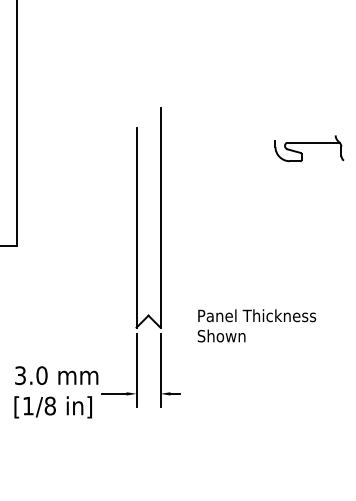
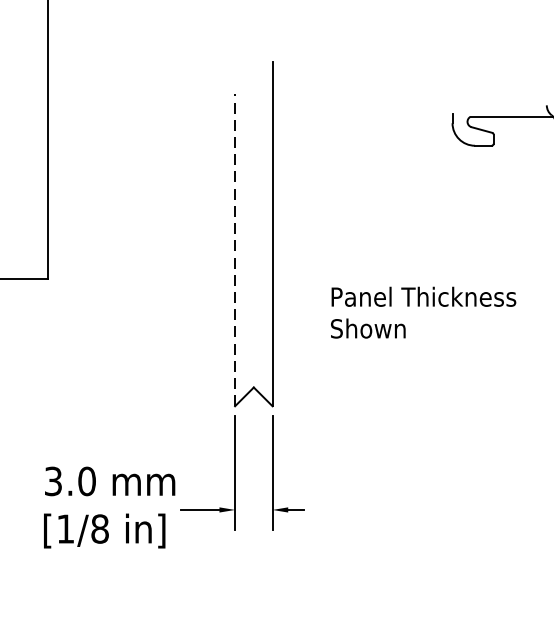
line: (136, 227) -> (234, 249), solid -> dashed
text: (256, 325) -> (422, 312), moved

